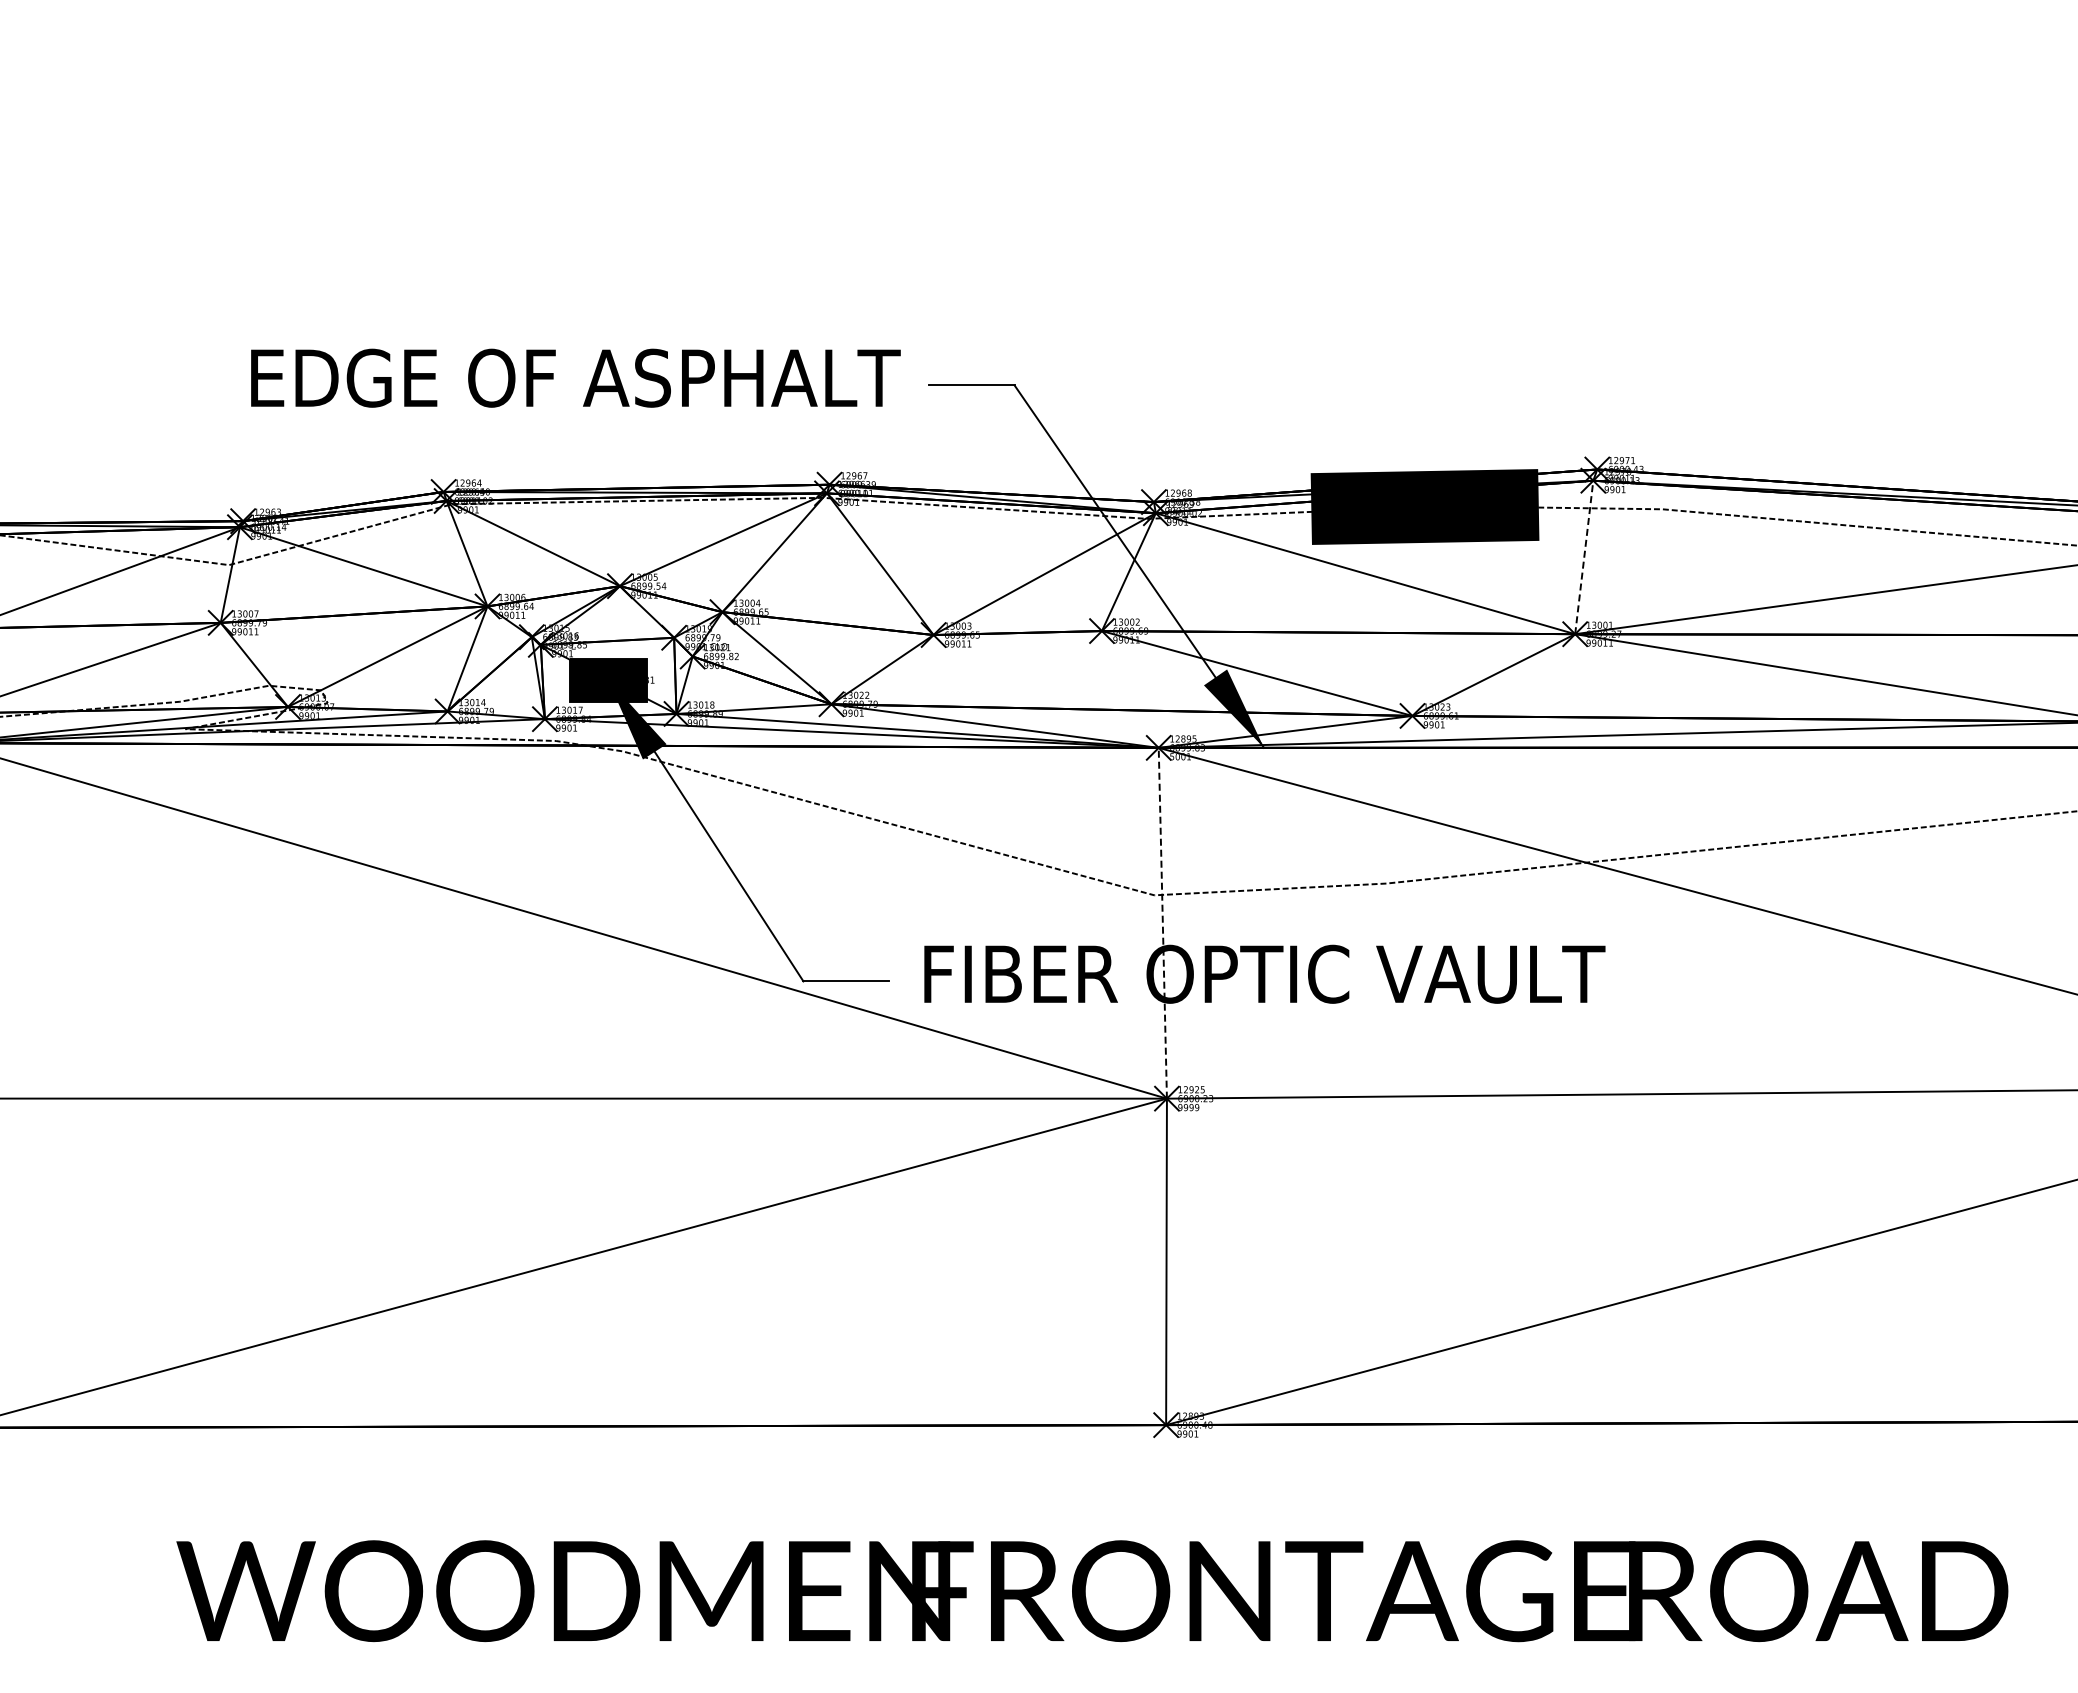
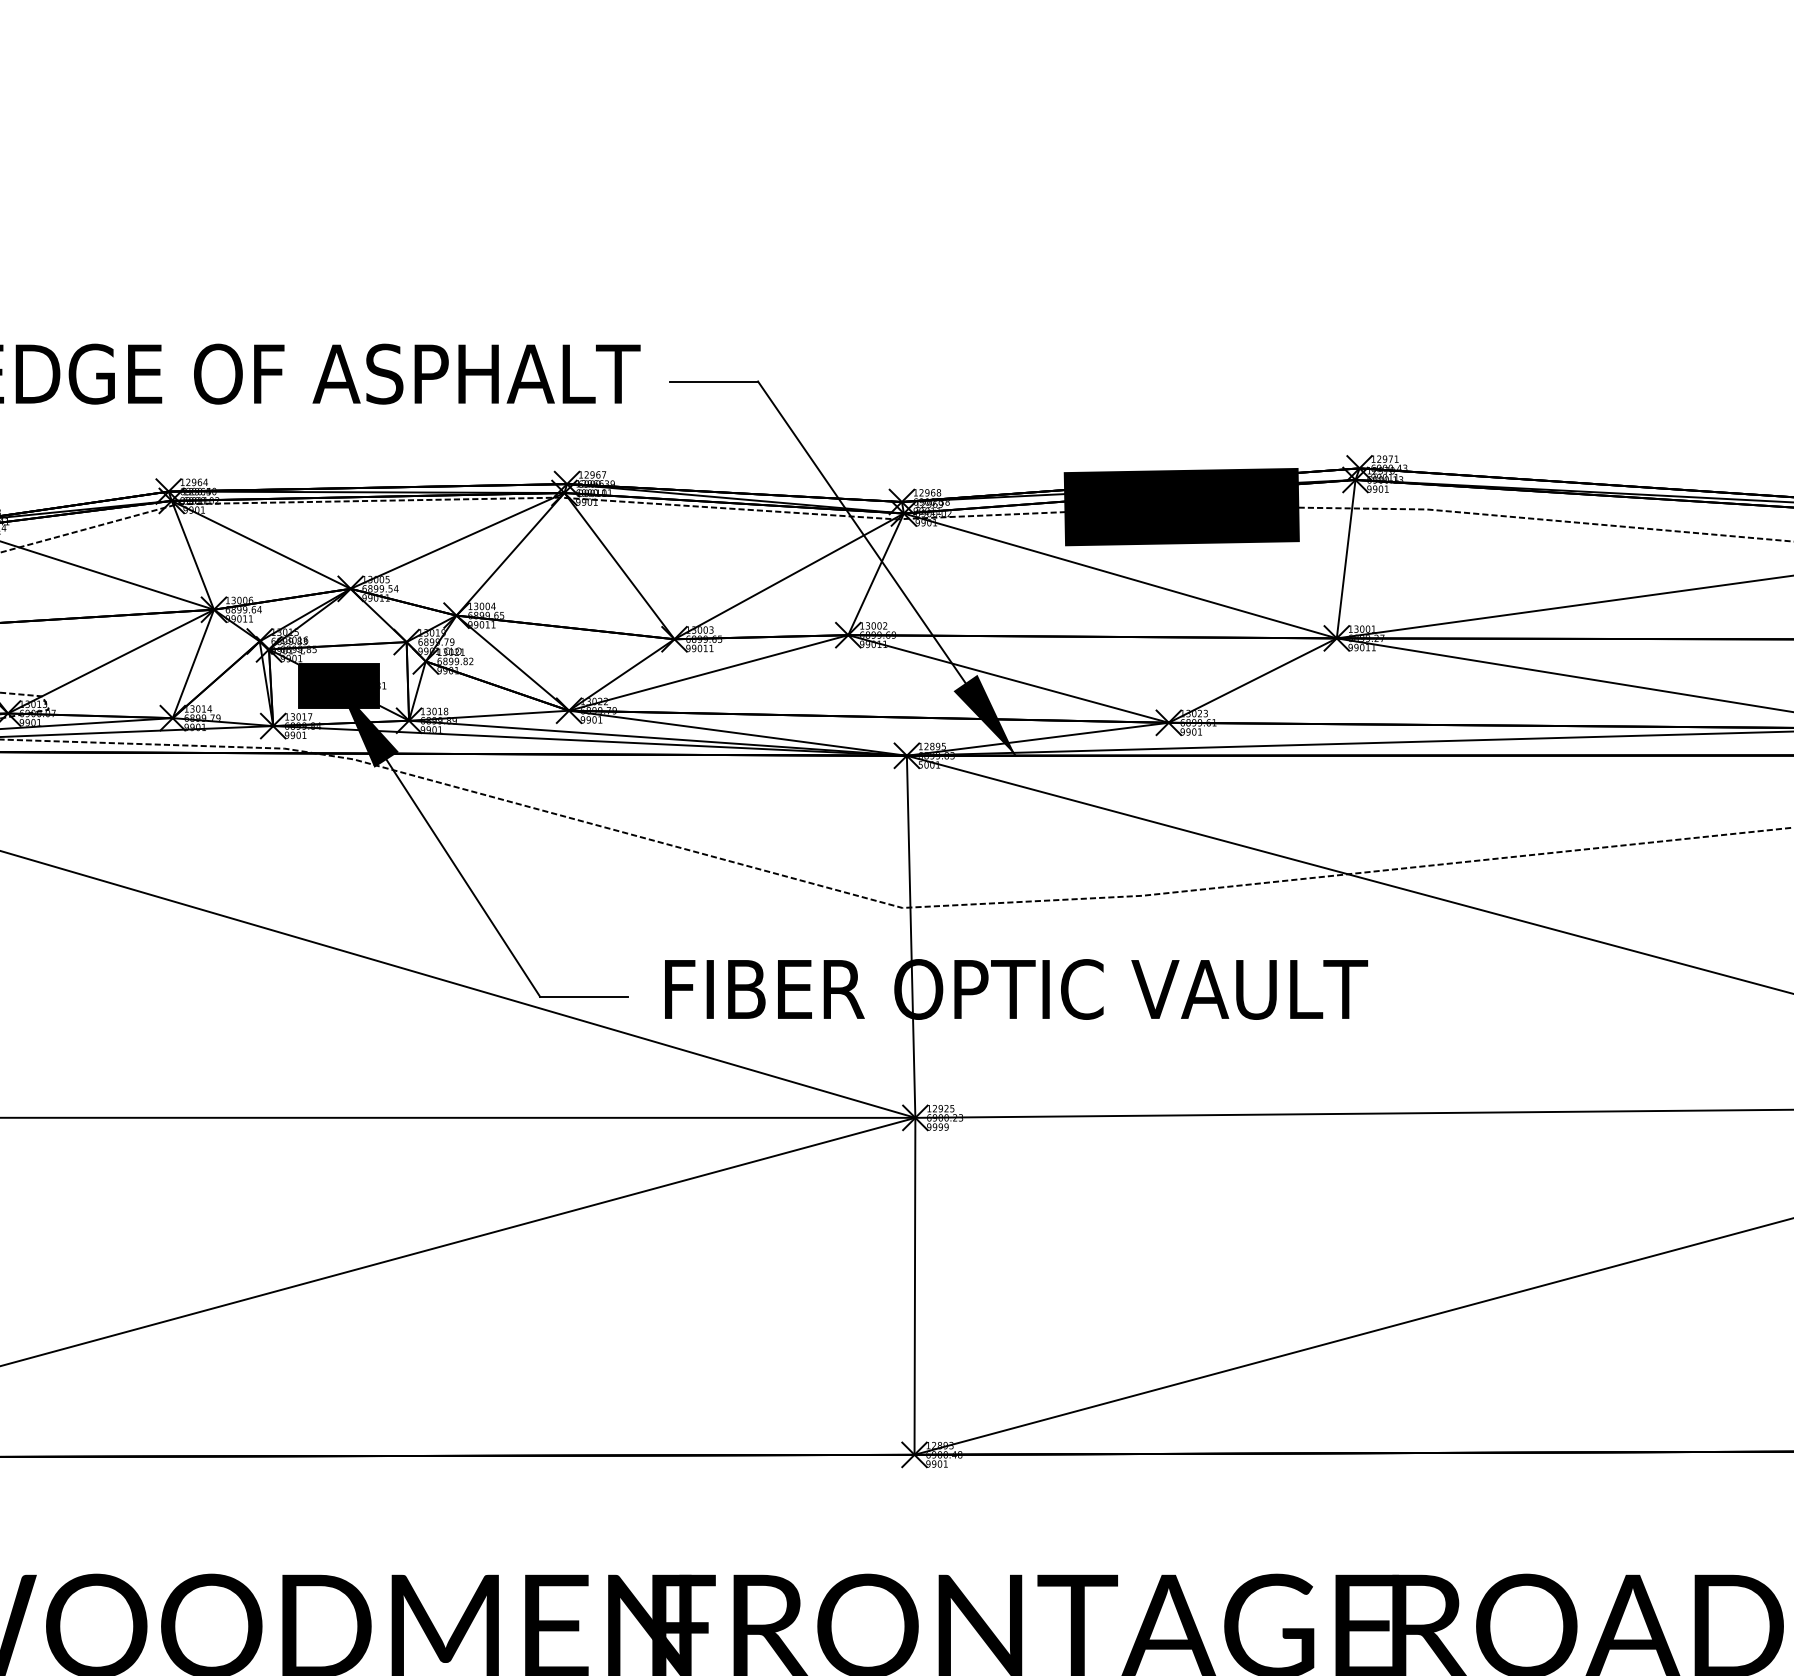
line: (1584, 556) -> (1346, 558), dashed -> solid
line: (966, 667) -> (708, 672), added
line: (1162, 922) -> (910, 936), dashed -> solid

